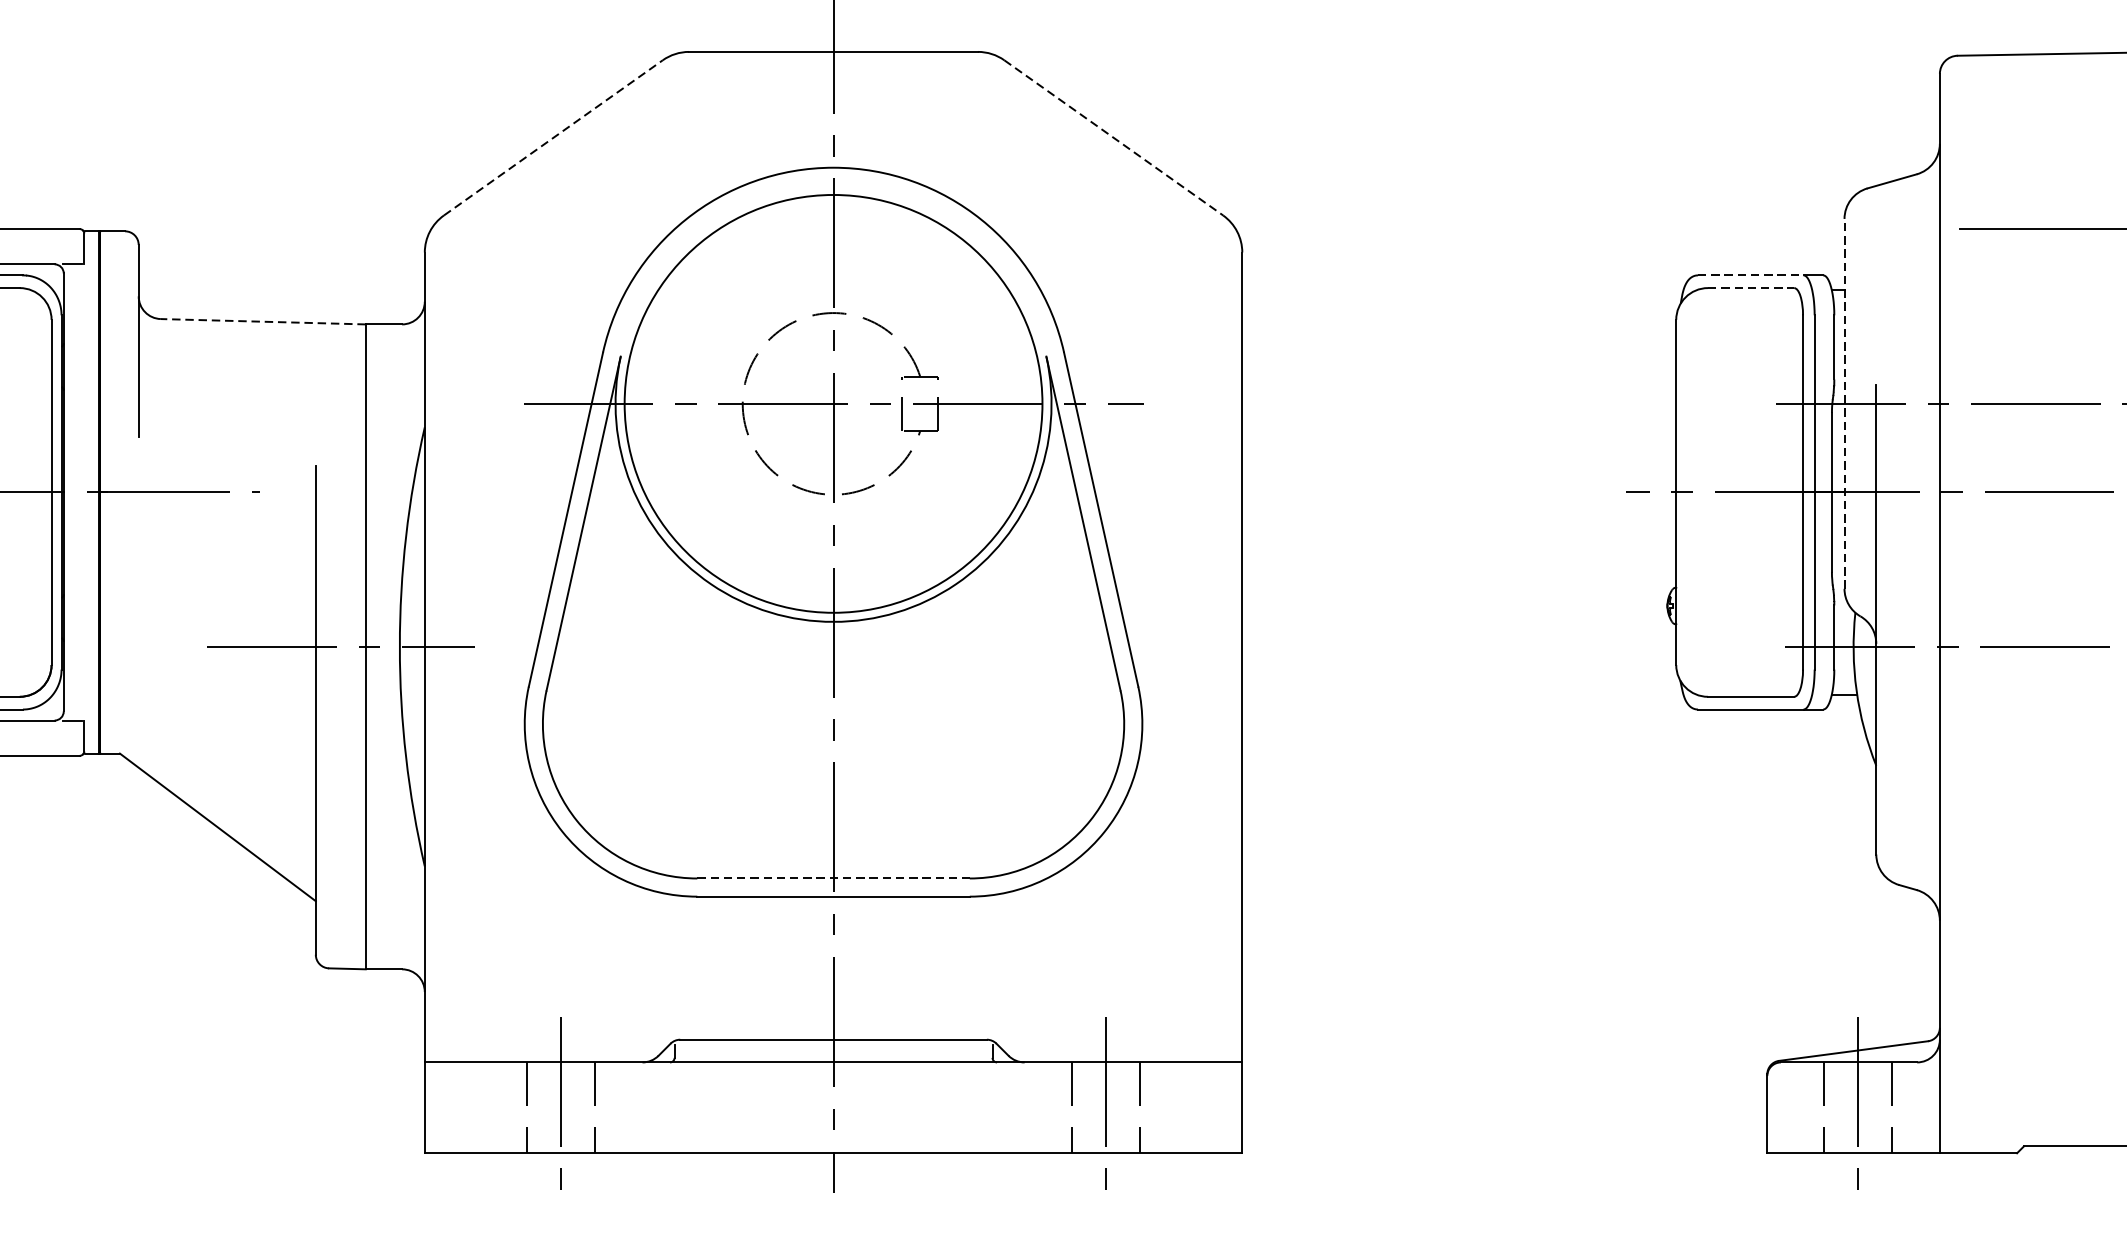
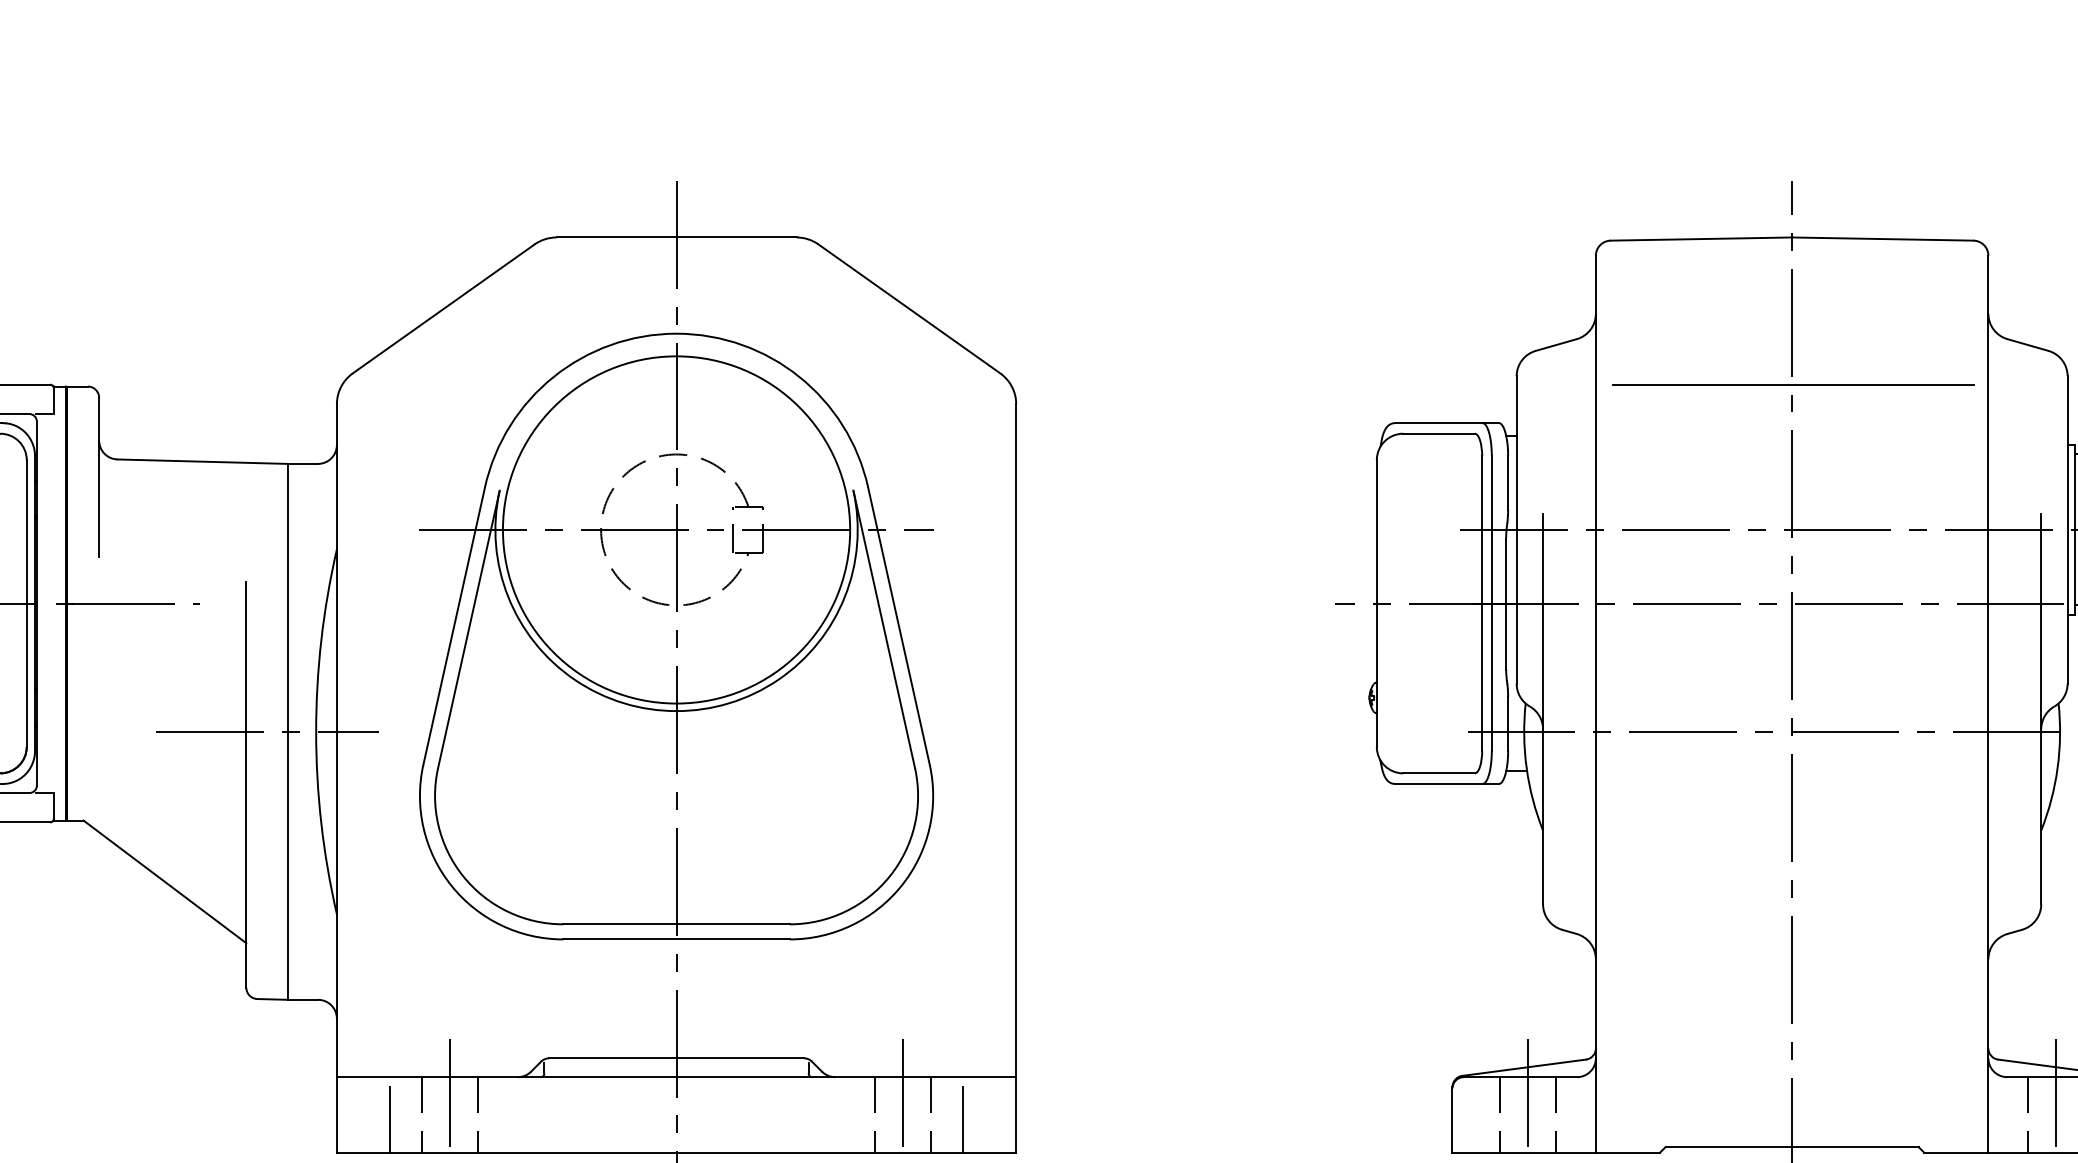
line: (554, 137) -> (444, 308), dashed -> solid
line: (1113, 138) -> (909, 309), dashed -> solid
line: (1750, 275) -> (1438, 423), dashed -> solid
line: (1751, 287) -> (1439, 433), dashed -> solid
line: (263, 321) -> (202, 461), dashed -> solid
line: (1844, 403) -> (1516, 529), dashed -> solid
line: (834, 878) -> (677, 924), dashed -> solid
line: (488, 1113) -> (389, 1119), added
line: (1178, 1113) -> (963, 1119), added

